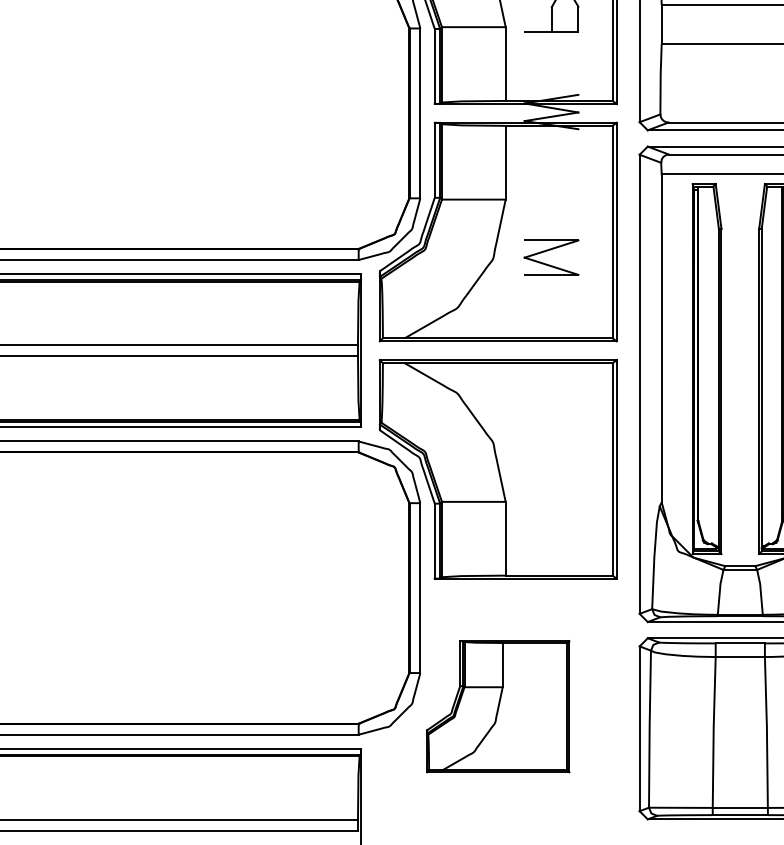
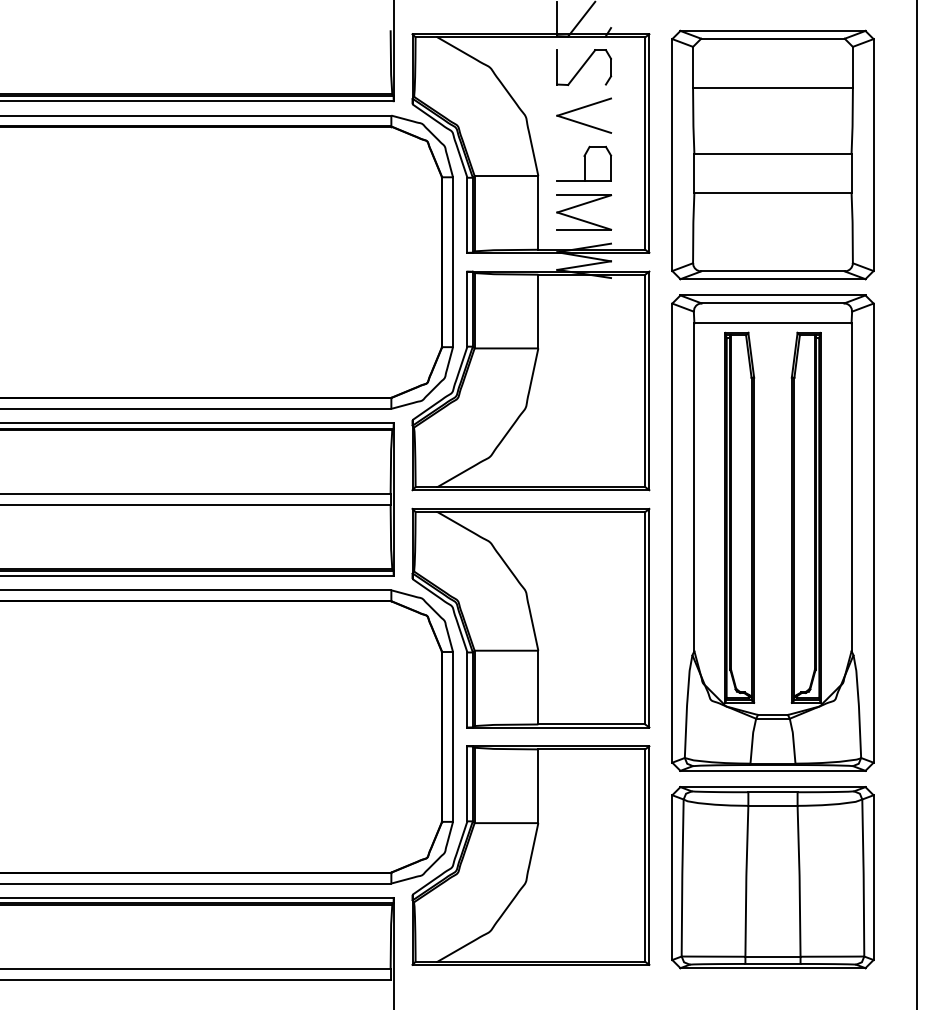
part: (550, 250) -> (583, 205), moved
part: (497, 706) -> (530, 855), size x1.67

